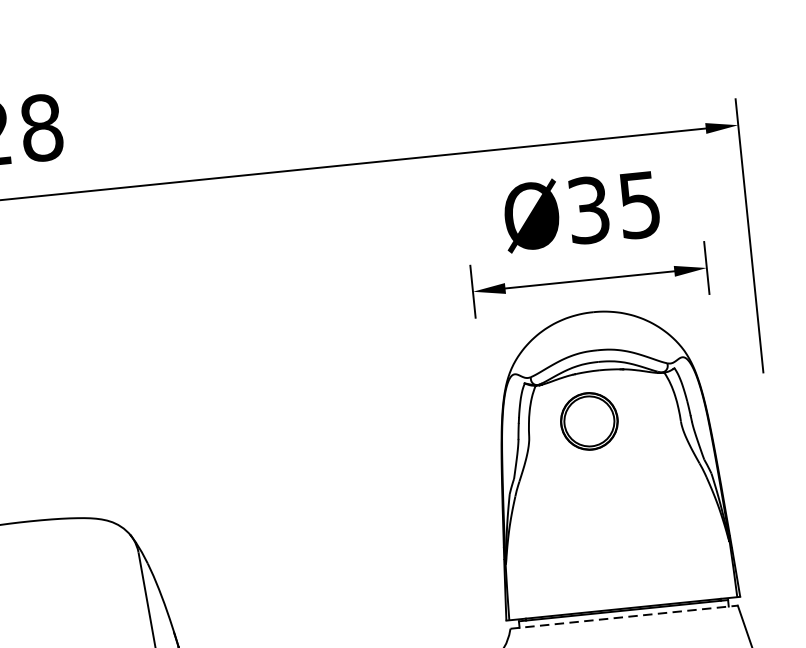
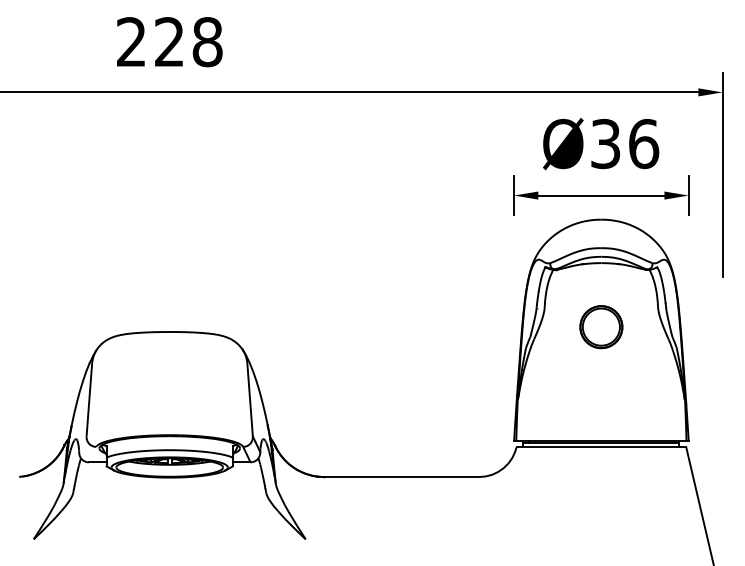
text: (640, 204) -> (644, 143), Ø35 -> Ø36
part: (589, 421) -> (601, 327), moved
line: (624, 617) -> (601, 447), dashed -> solid

